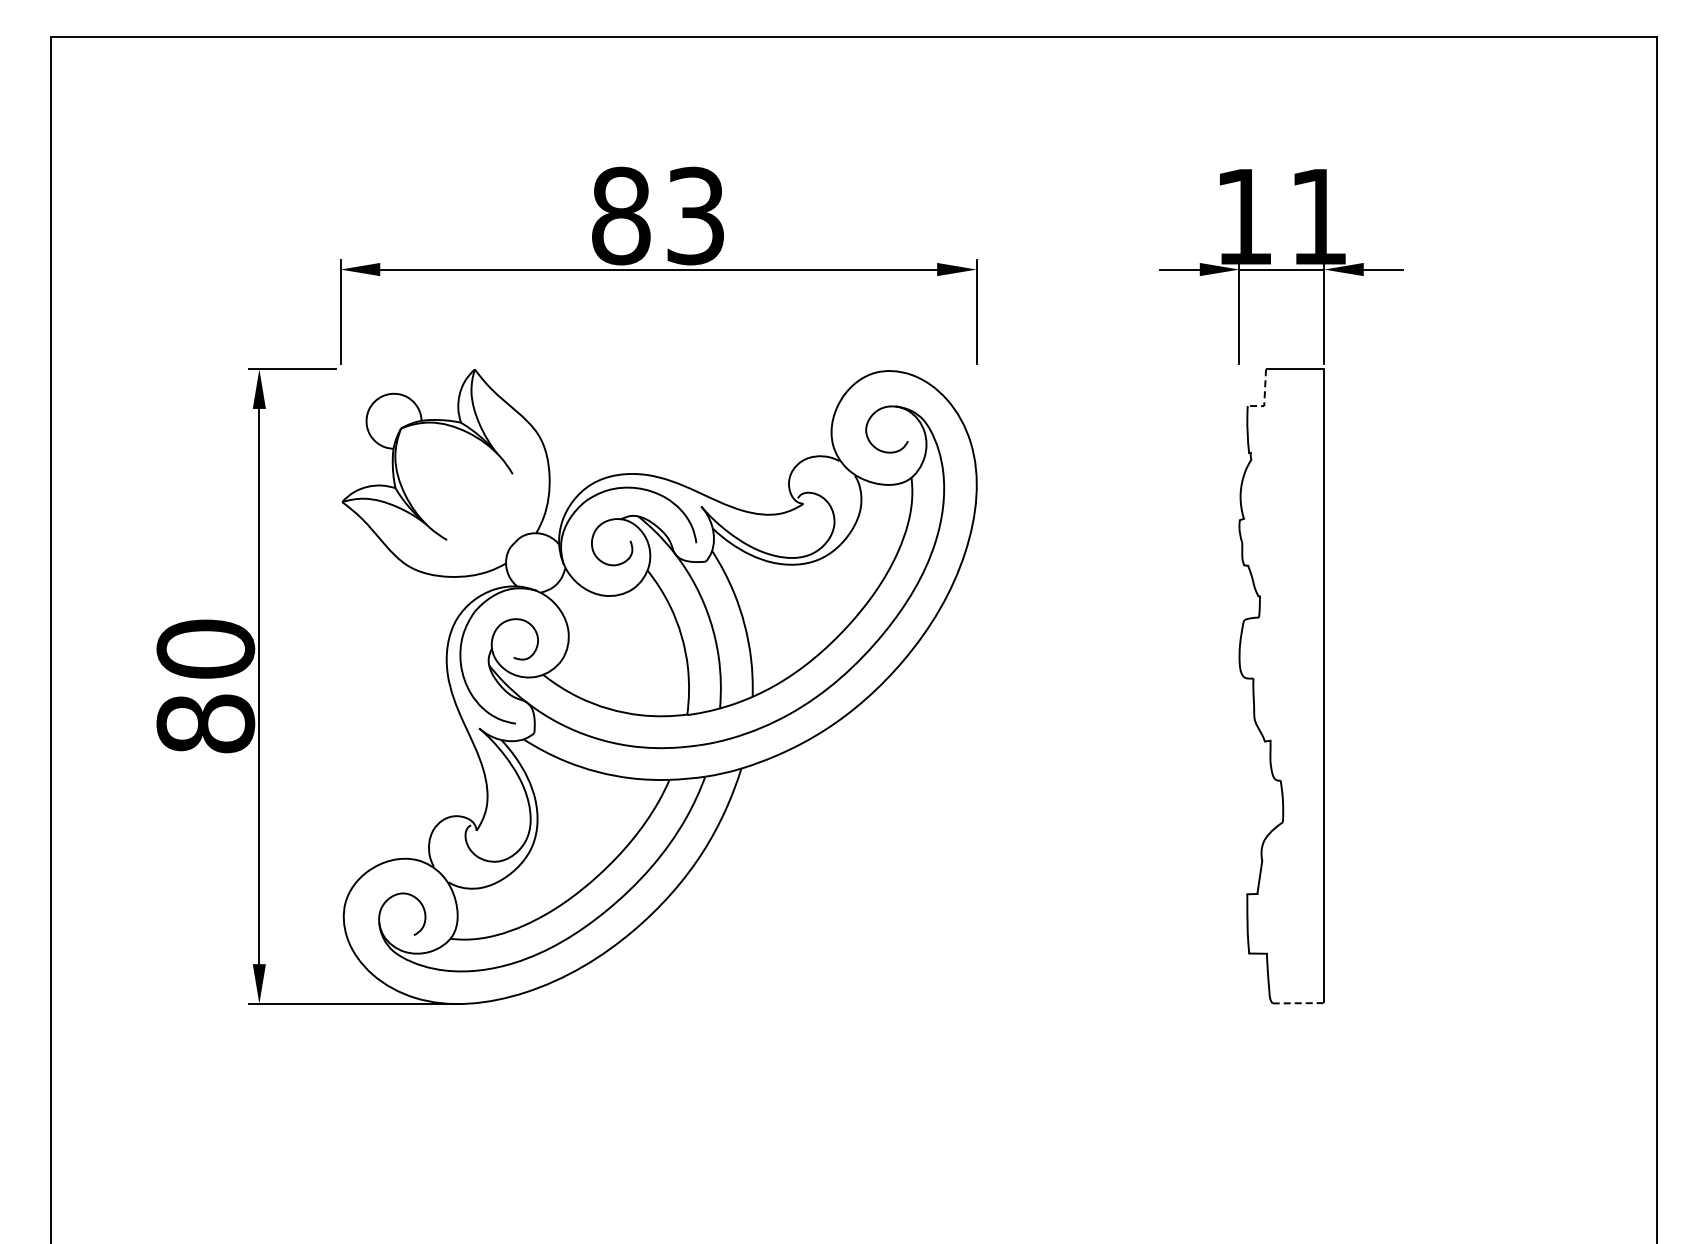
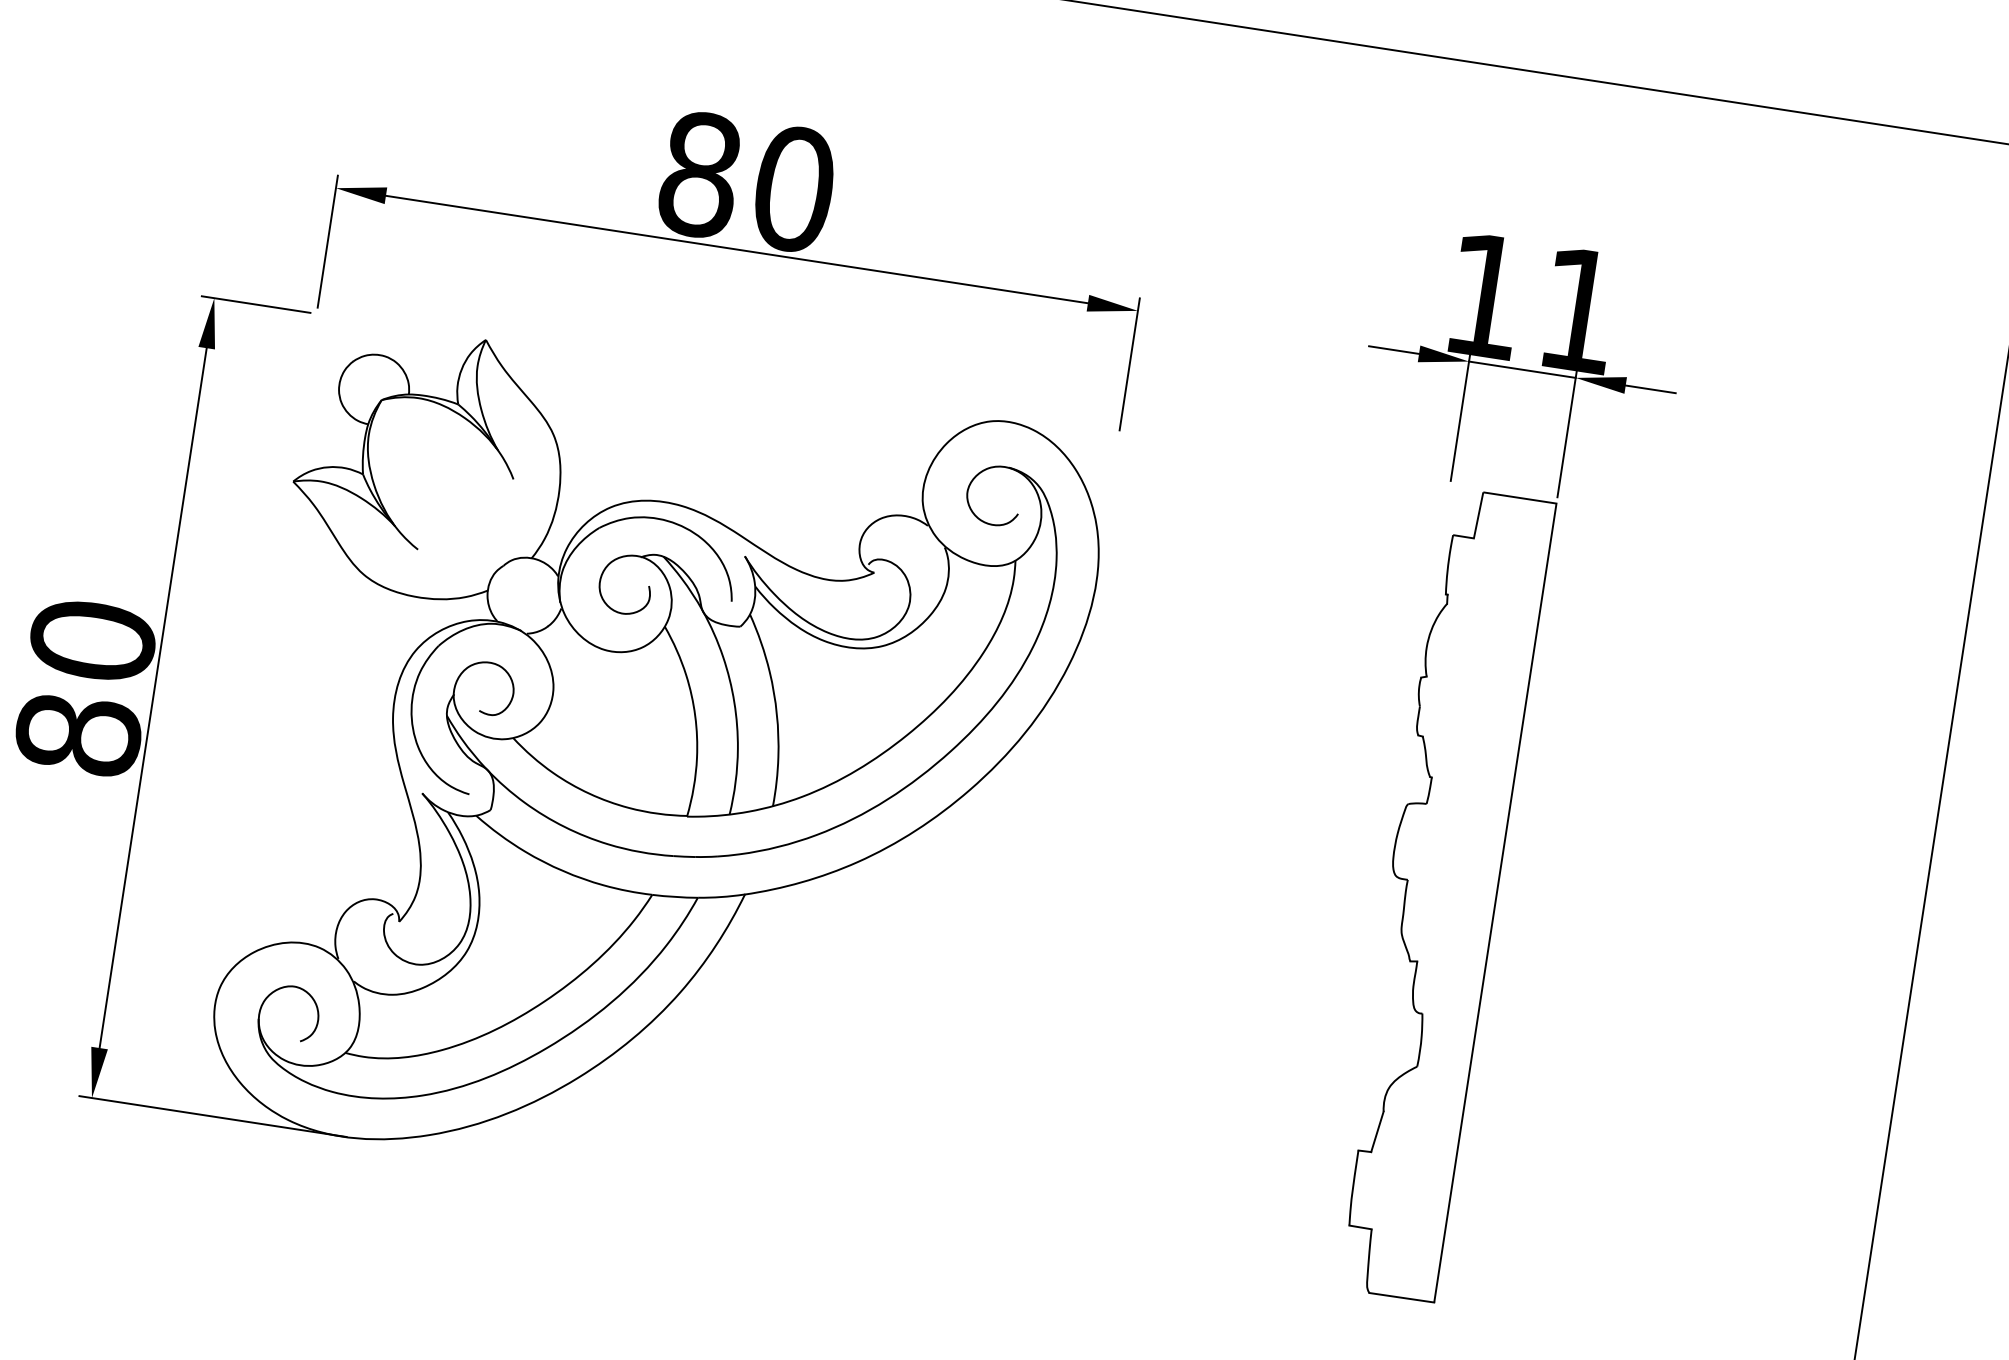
text: (695, 215) -> (793, 188), 83 -> 80
line: (1264, 397) -> (1475, 527), dashed -> solid
line: (1298, 1003) -> (1401, 1298), dashed -> solid

